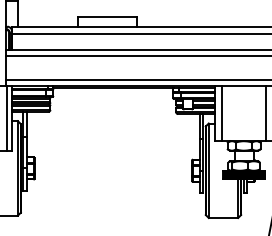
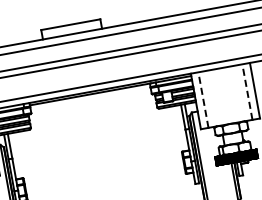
line: (222, 113) -> (203, 100), solid -> dashed
line: (266, 113) -> (247, 92), solid -> dashed

